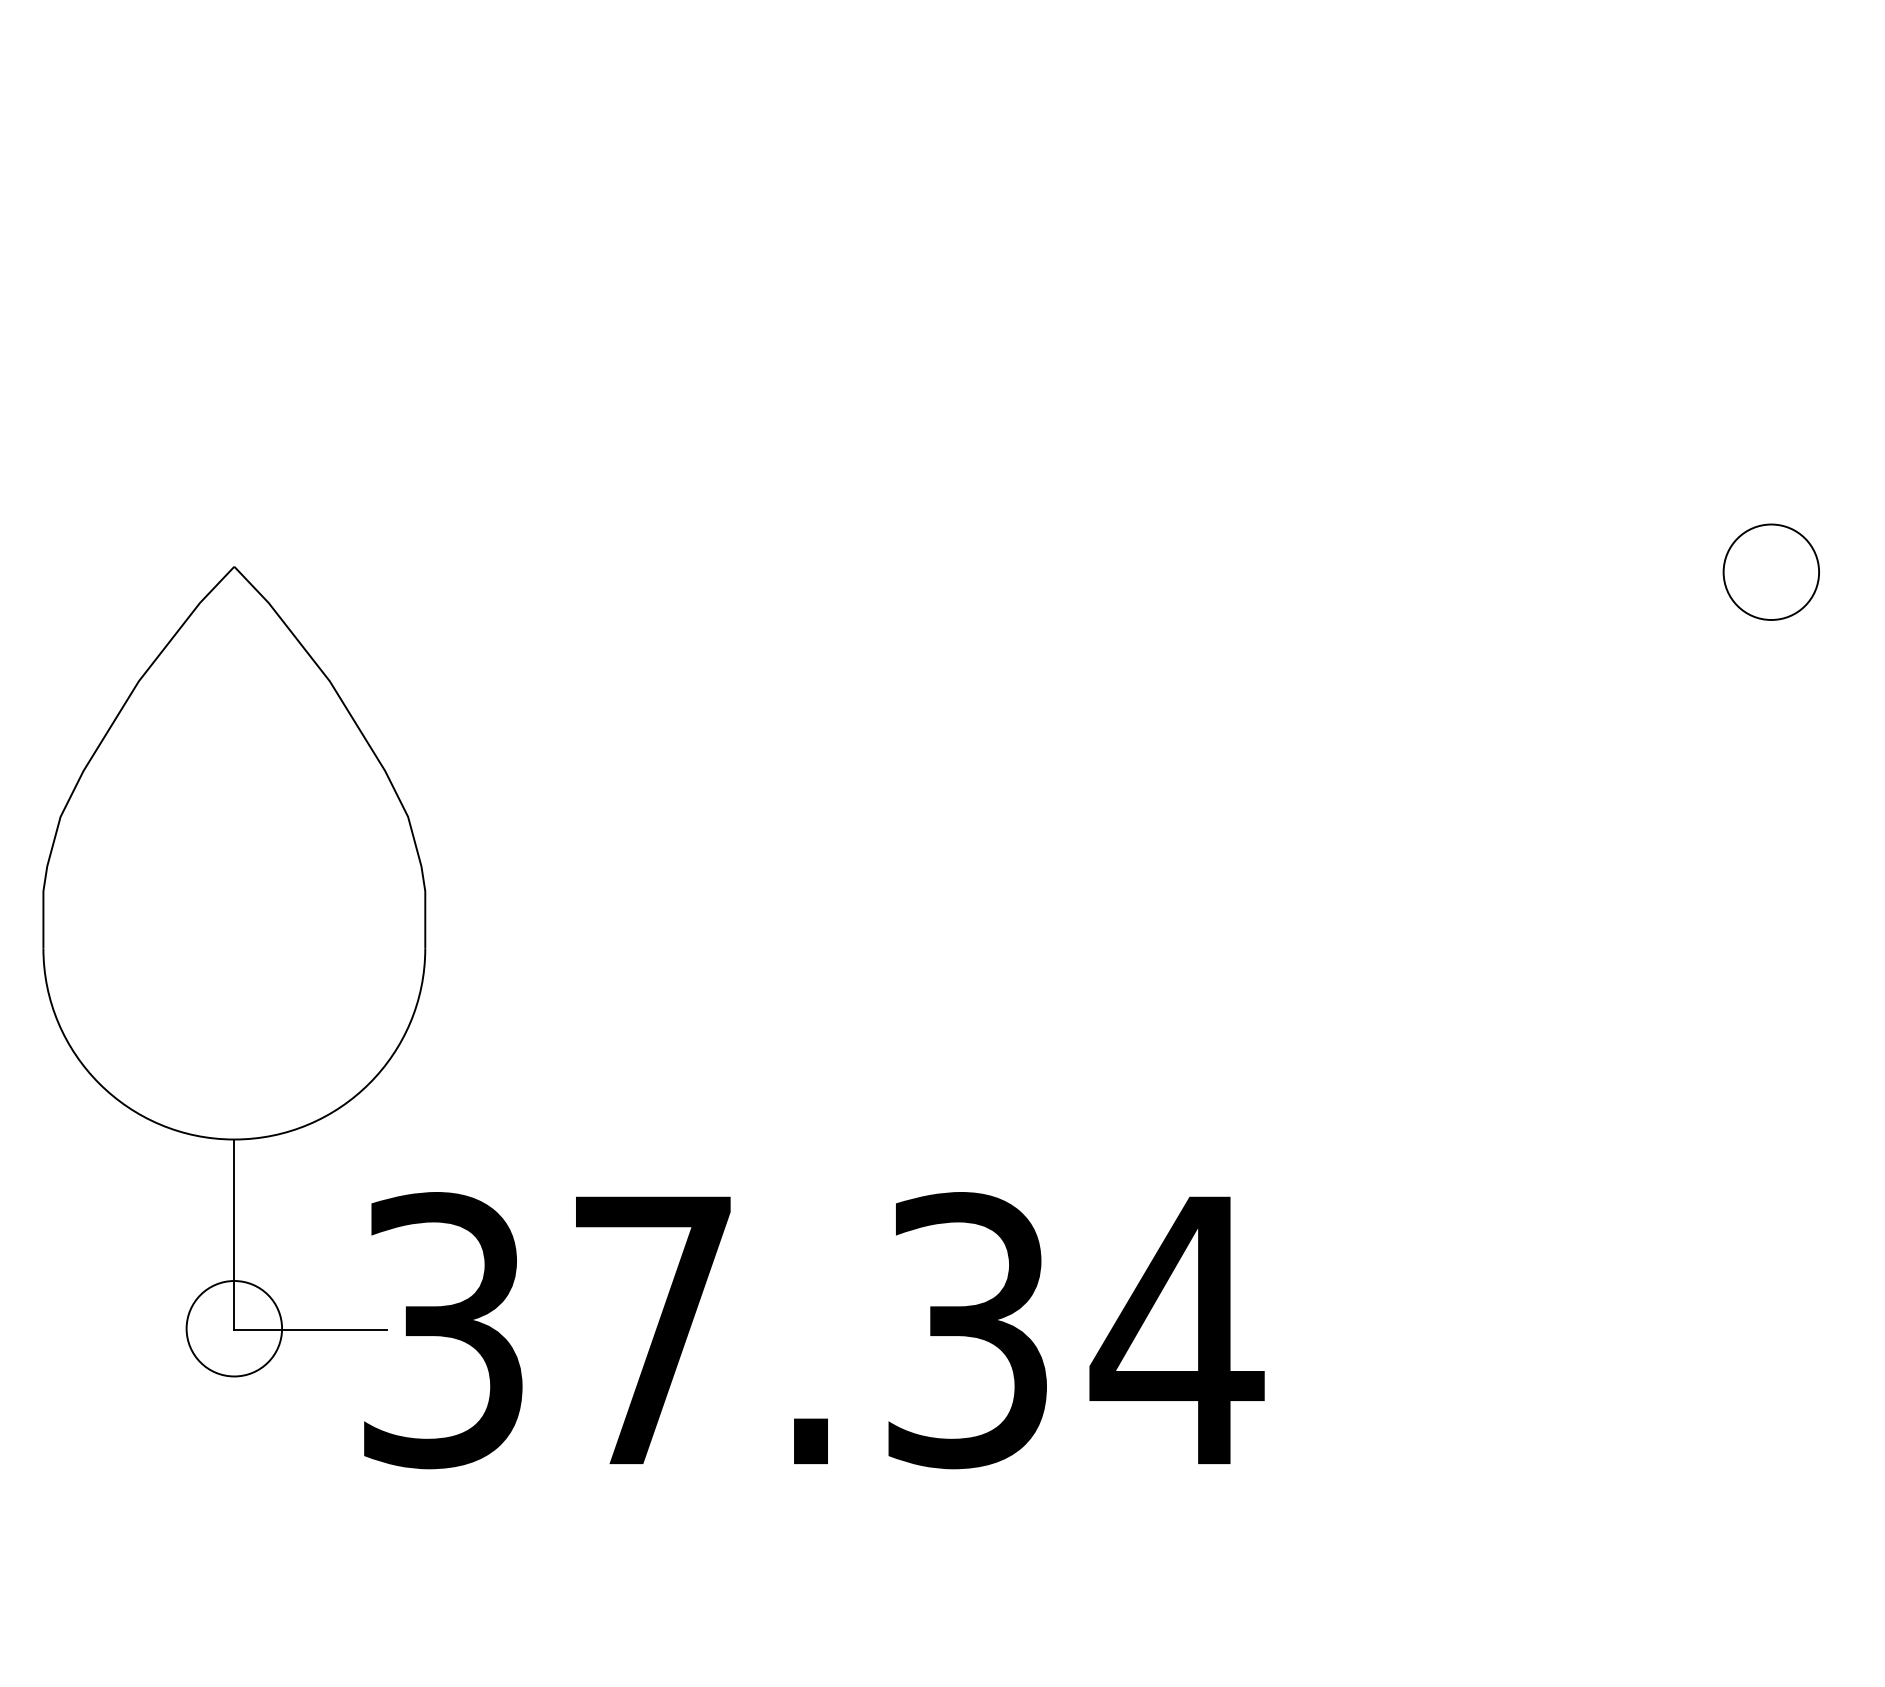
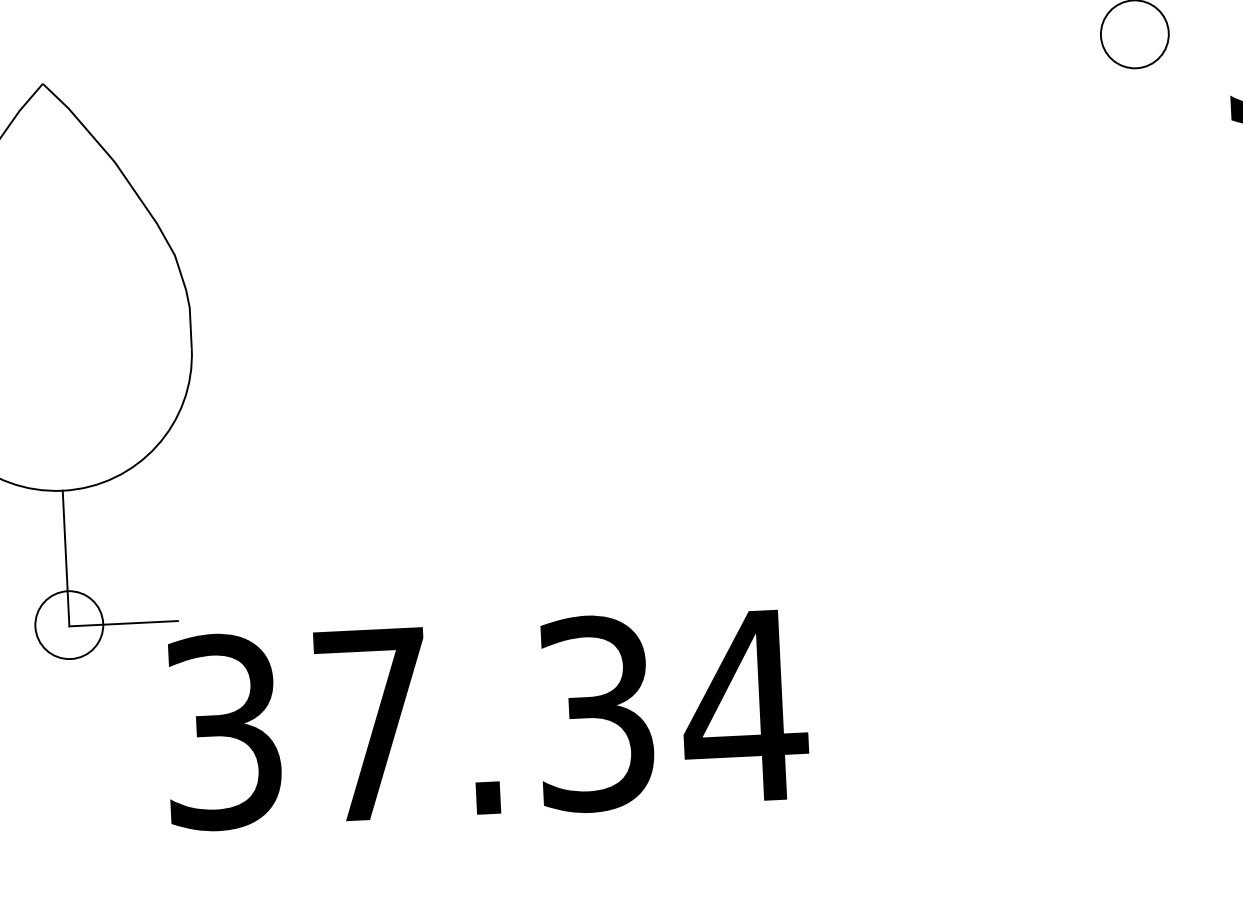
text: (814, 1330) -> (487, 719), moved

